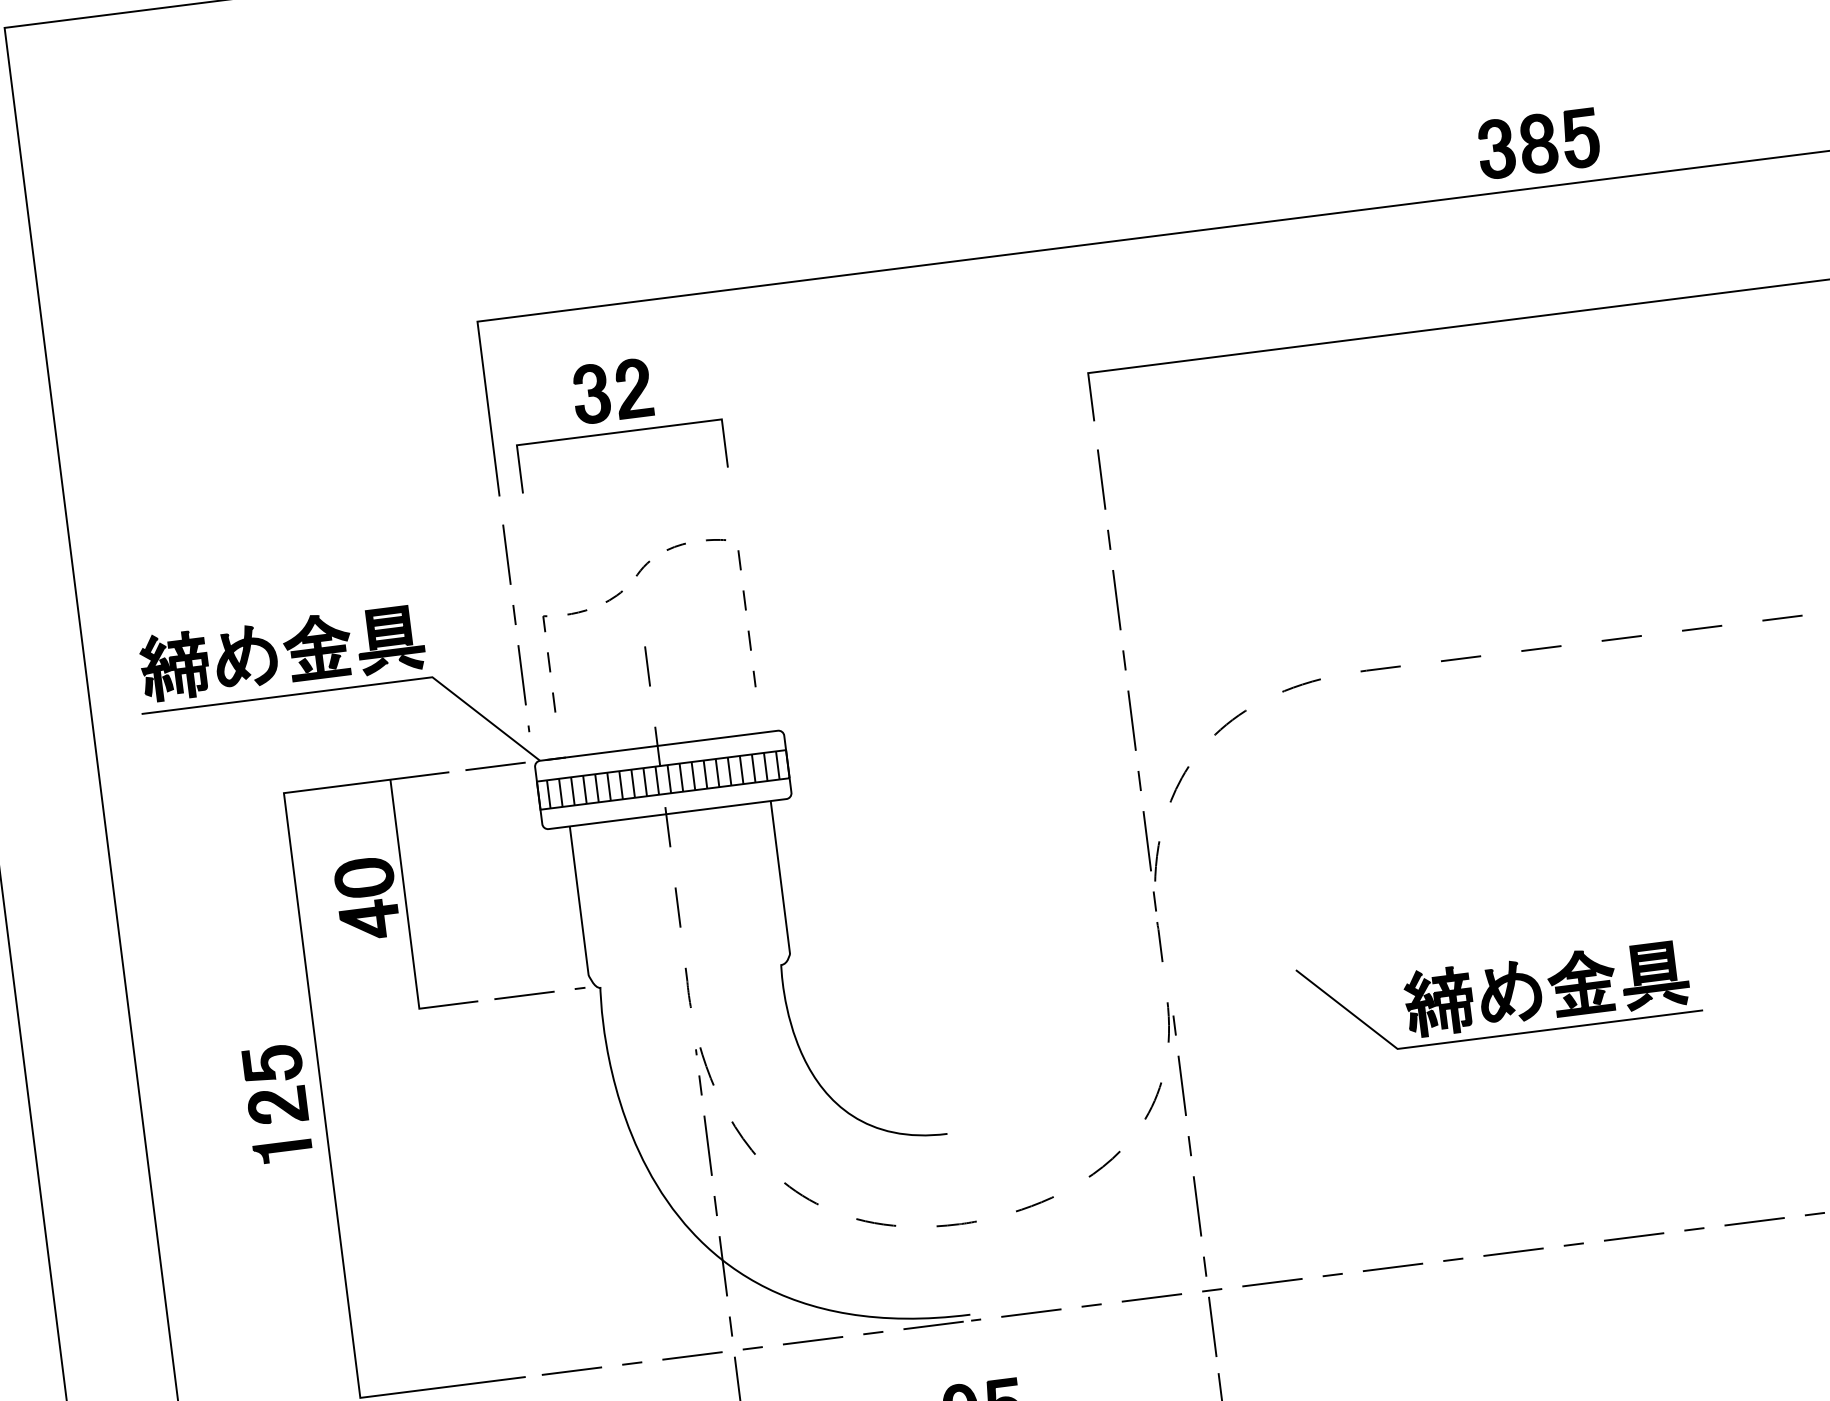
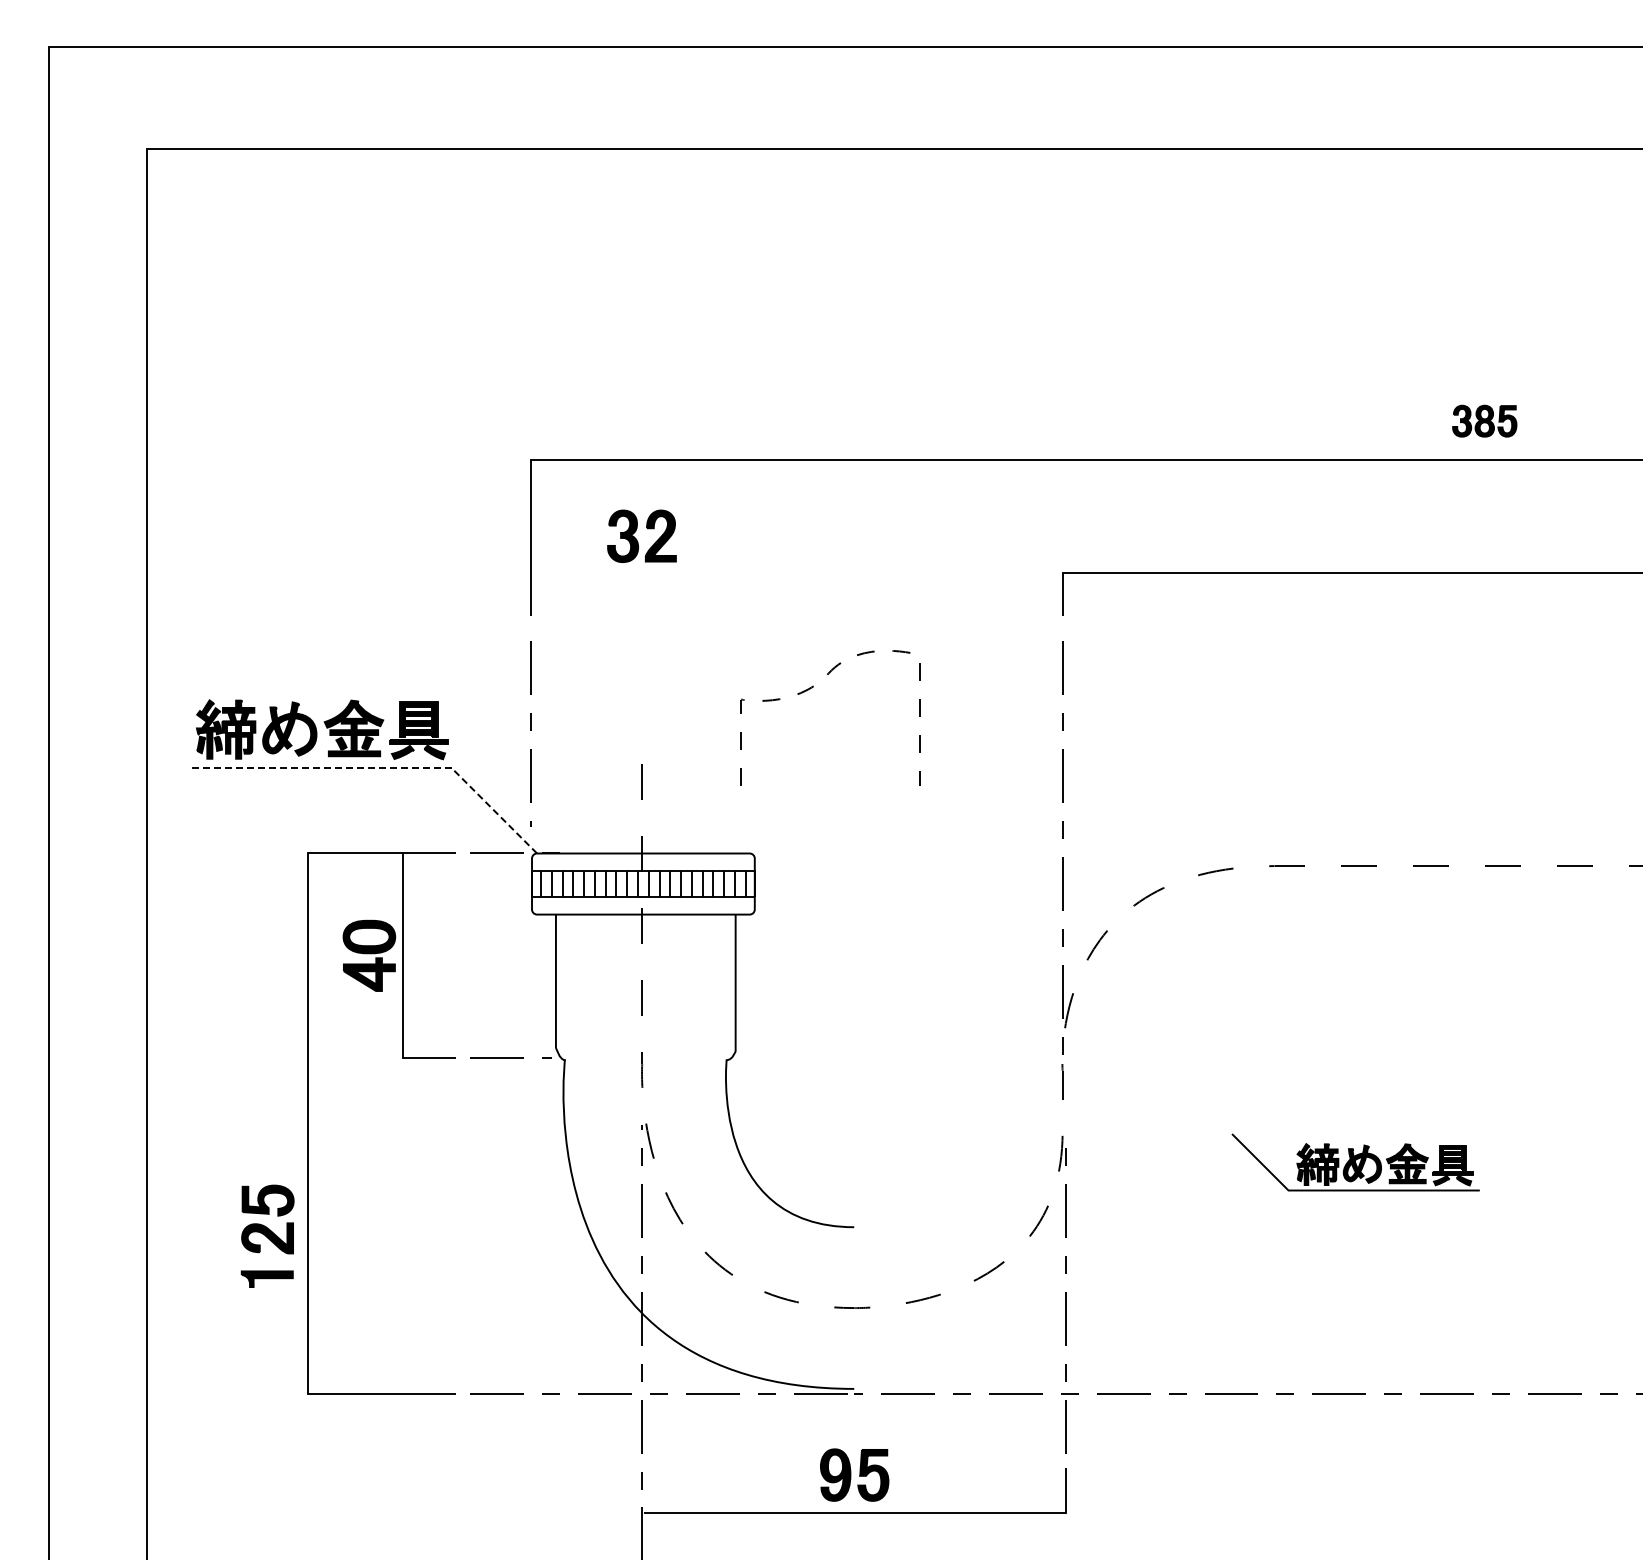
part: (1538, 142) -> (1484, 420), size x0.6
line: (619, 432) -> (643, 573), removed
curve: (621, 593) -> (812, 688), moved
line: (354, 687) -> (381, 768), solid -> dashed
part: (1498, 990) -> (1355, 1162), size x0.7
part: (277, 1103) -> (267, 1235), moved

